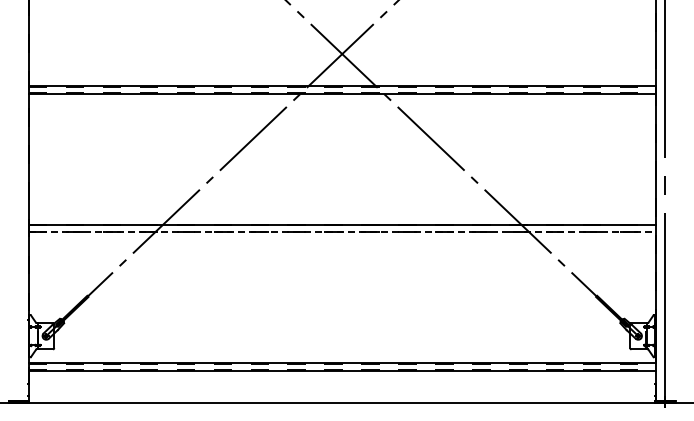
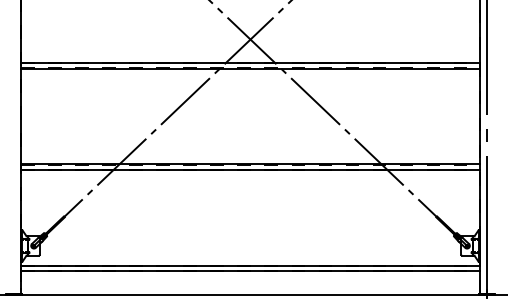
line: (342, 232) -> (250, 170), dashed -> solid

